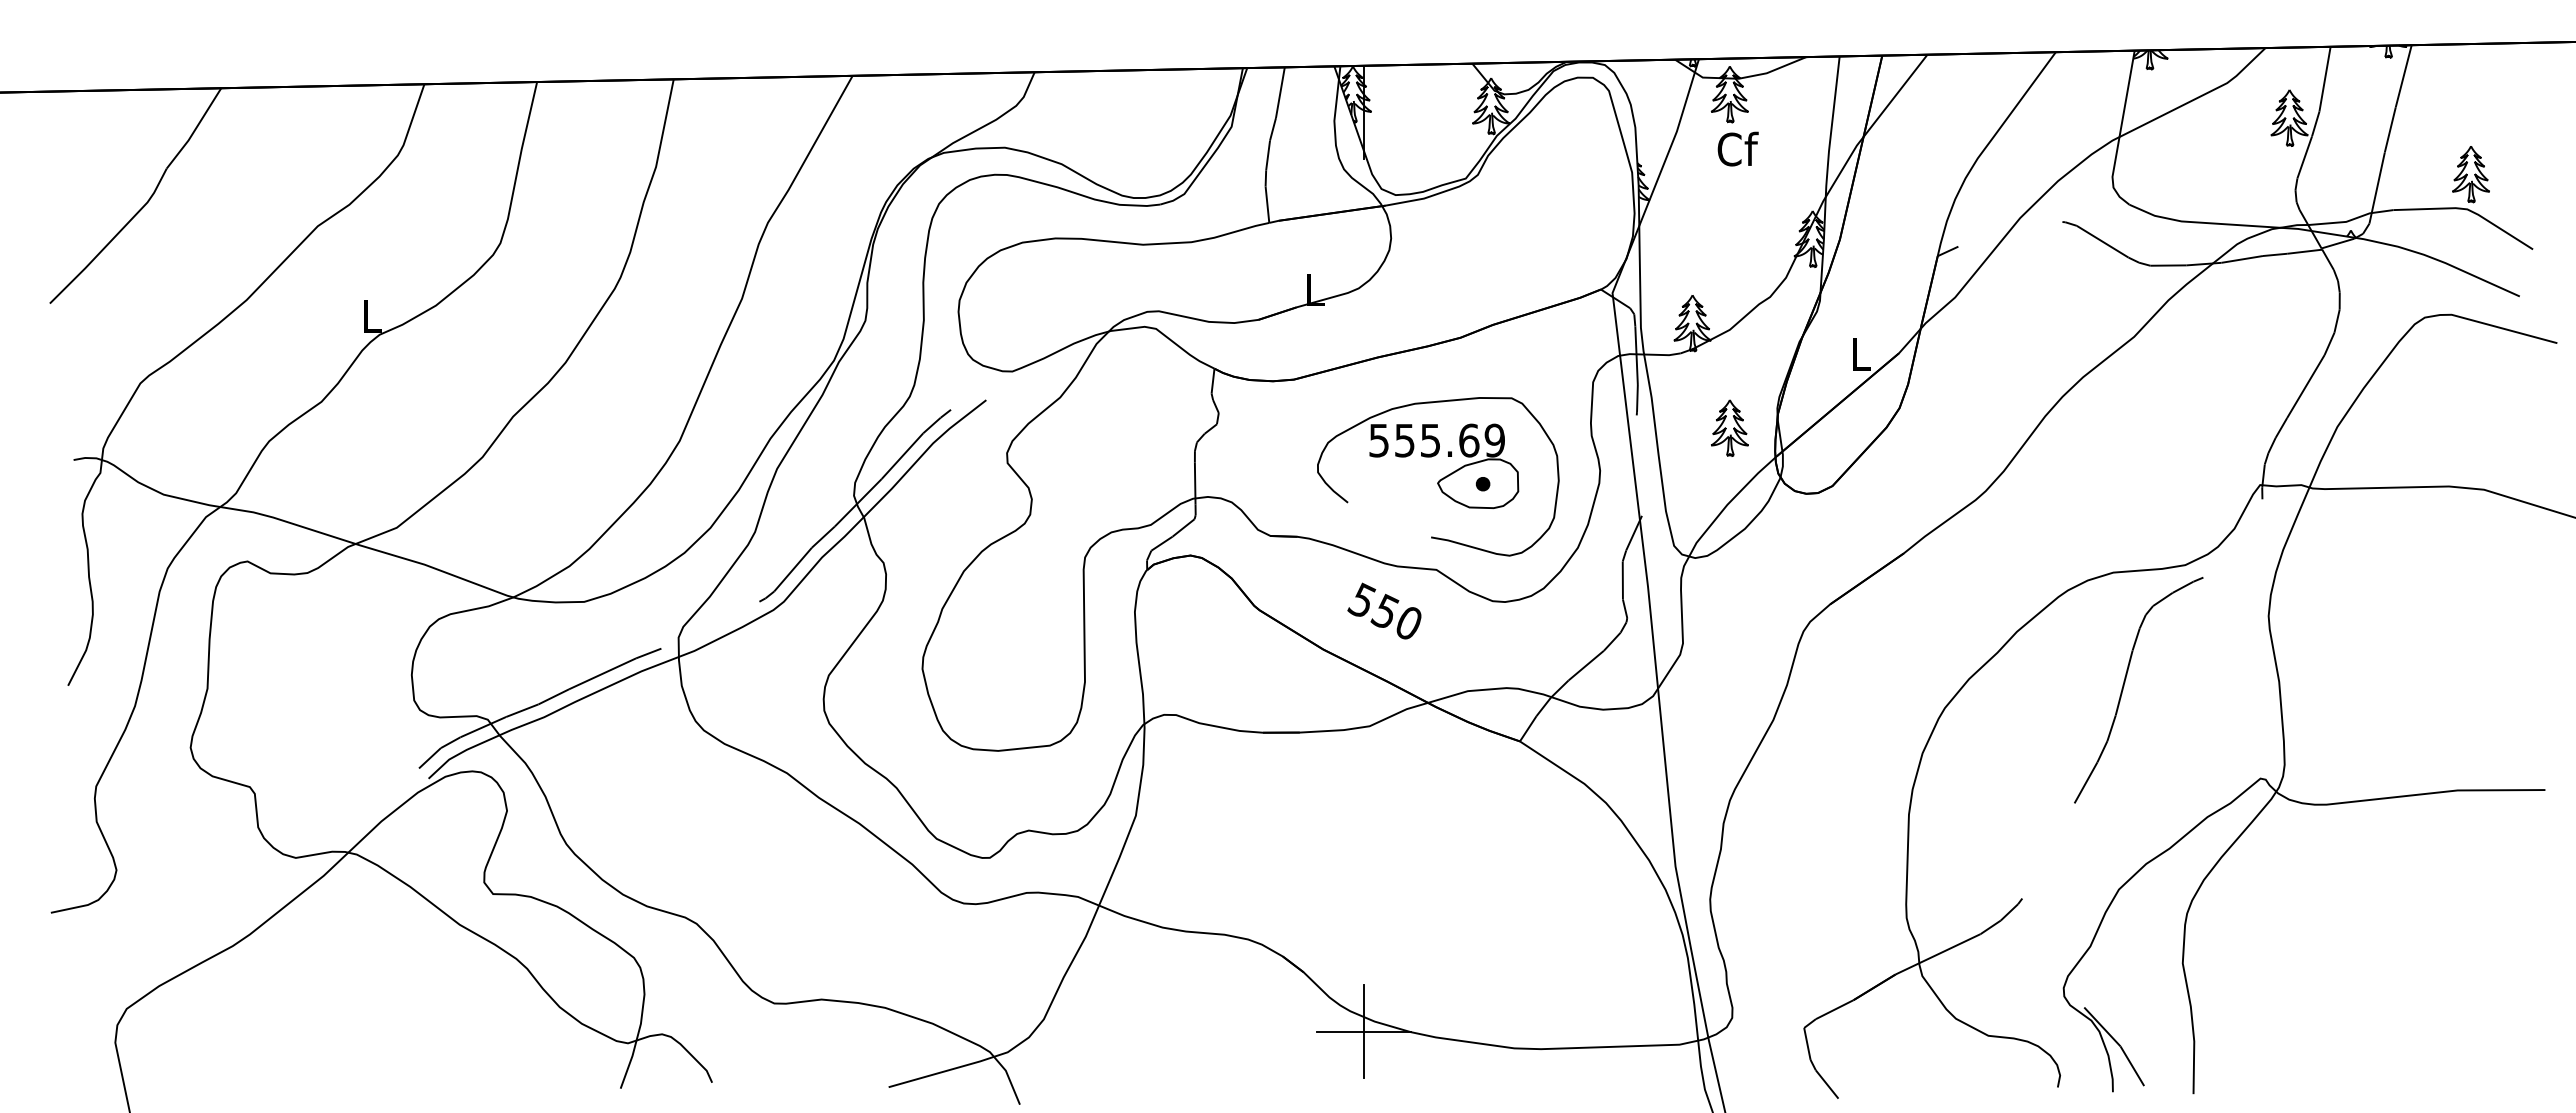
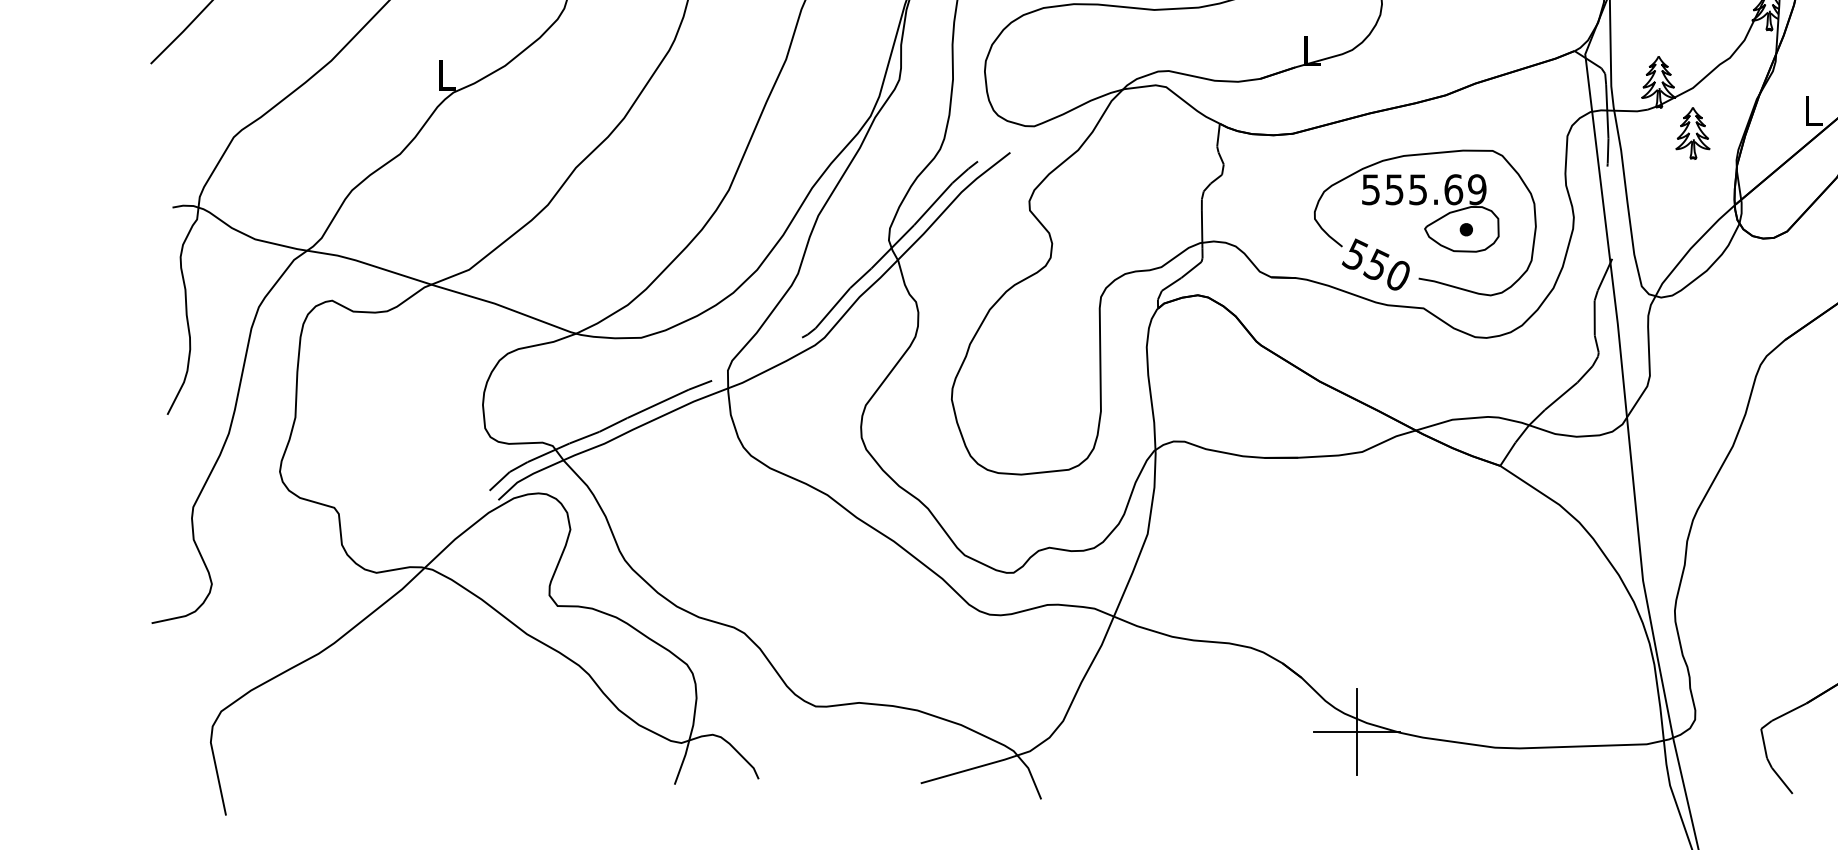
part: (1729, 427) -> (1692, 132), moved
text: (1384, 610) -> (1375, 264), moved

